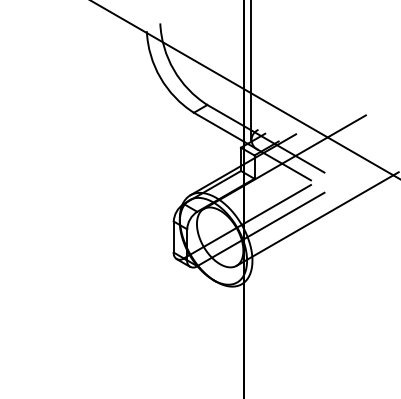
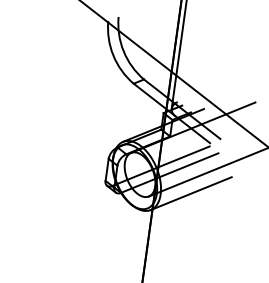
line: (294, 253) -> (191, 193), added

